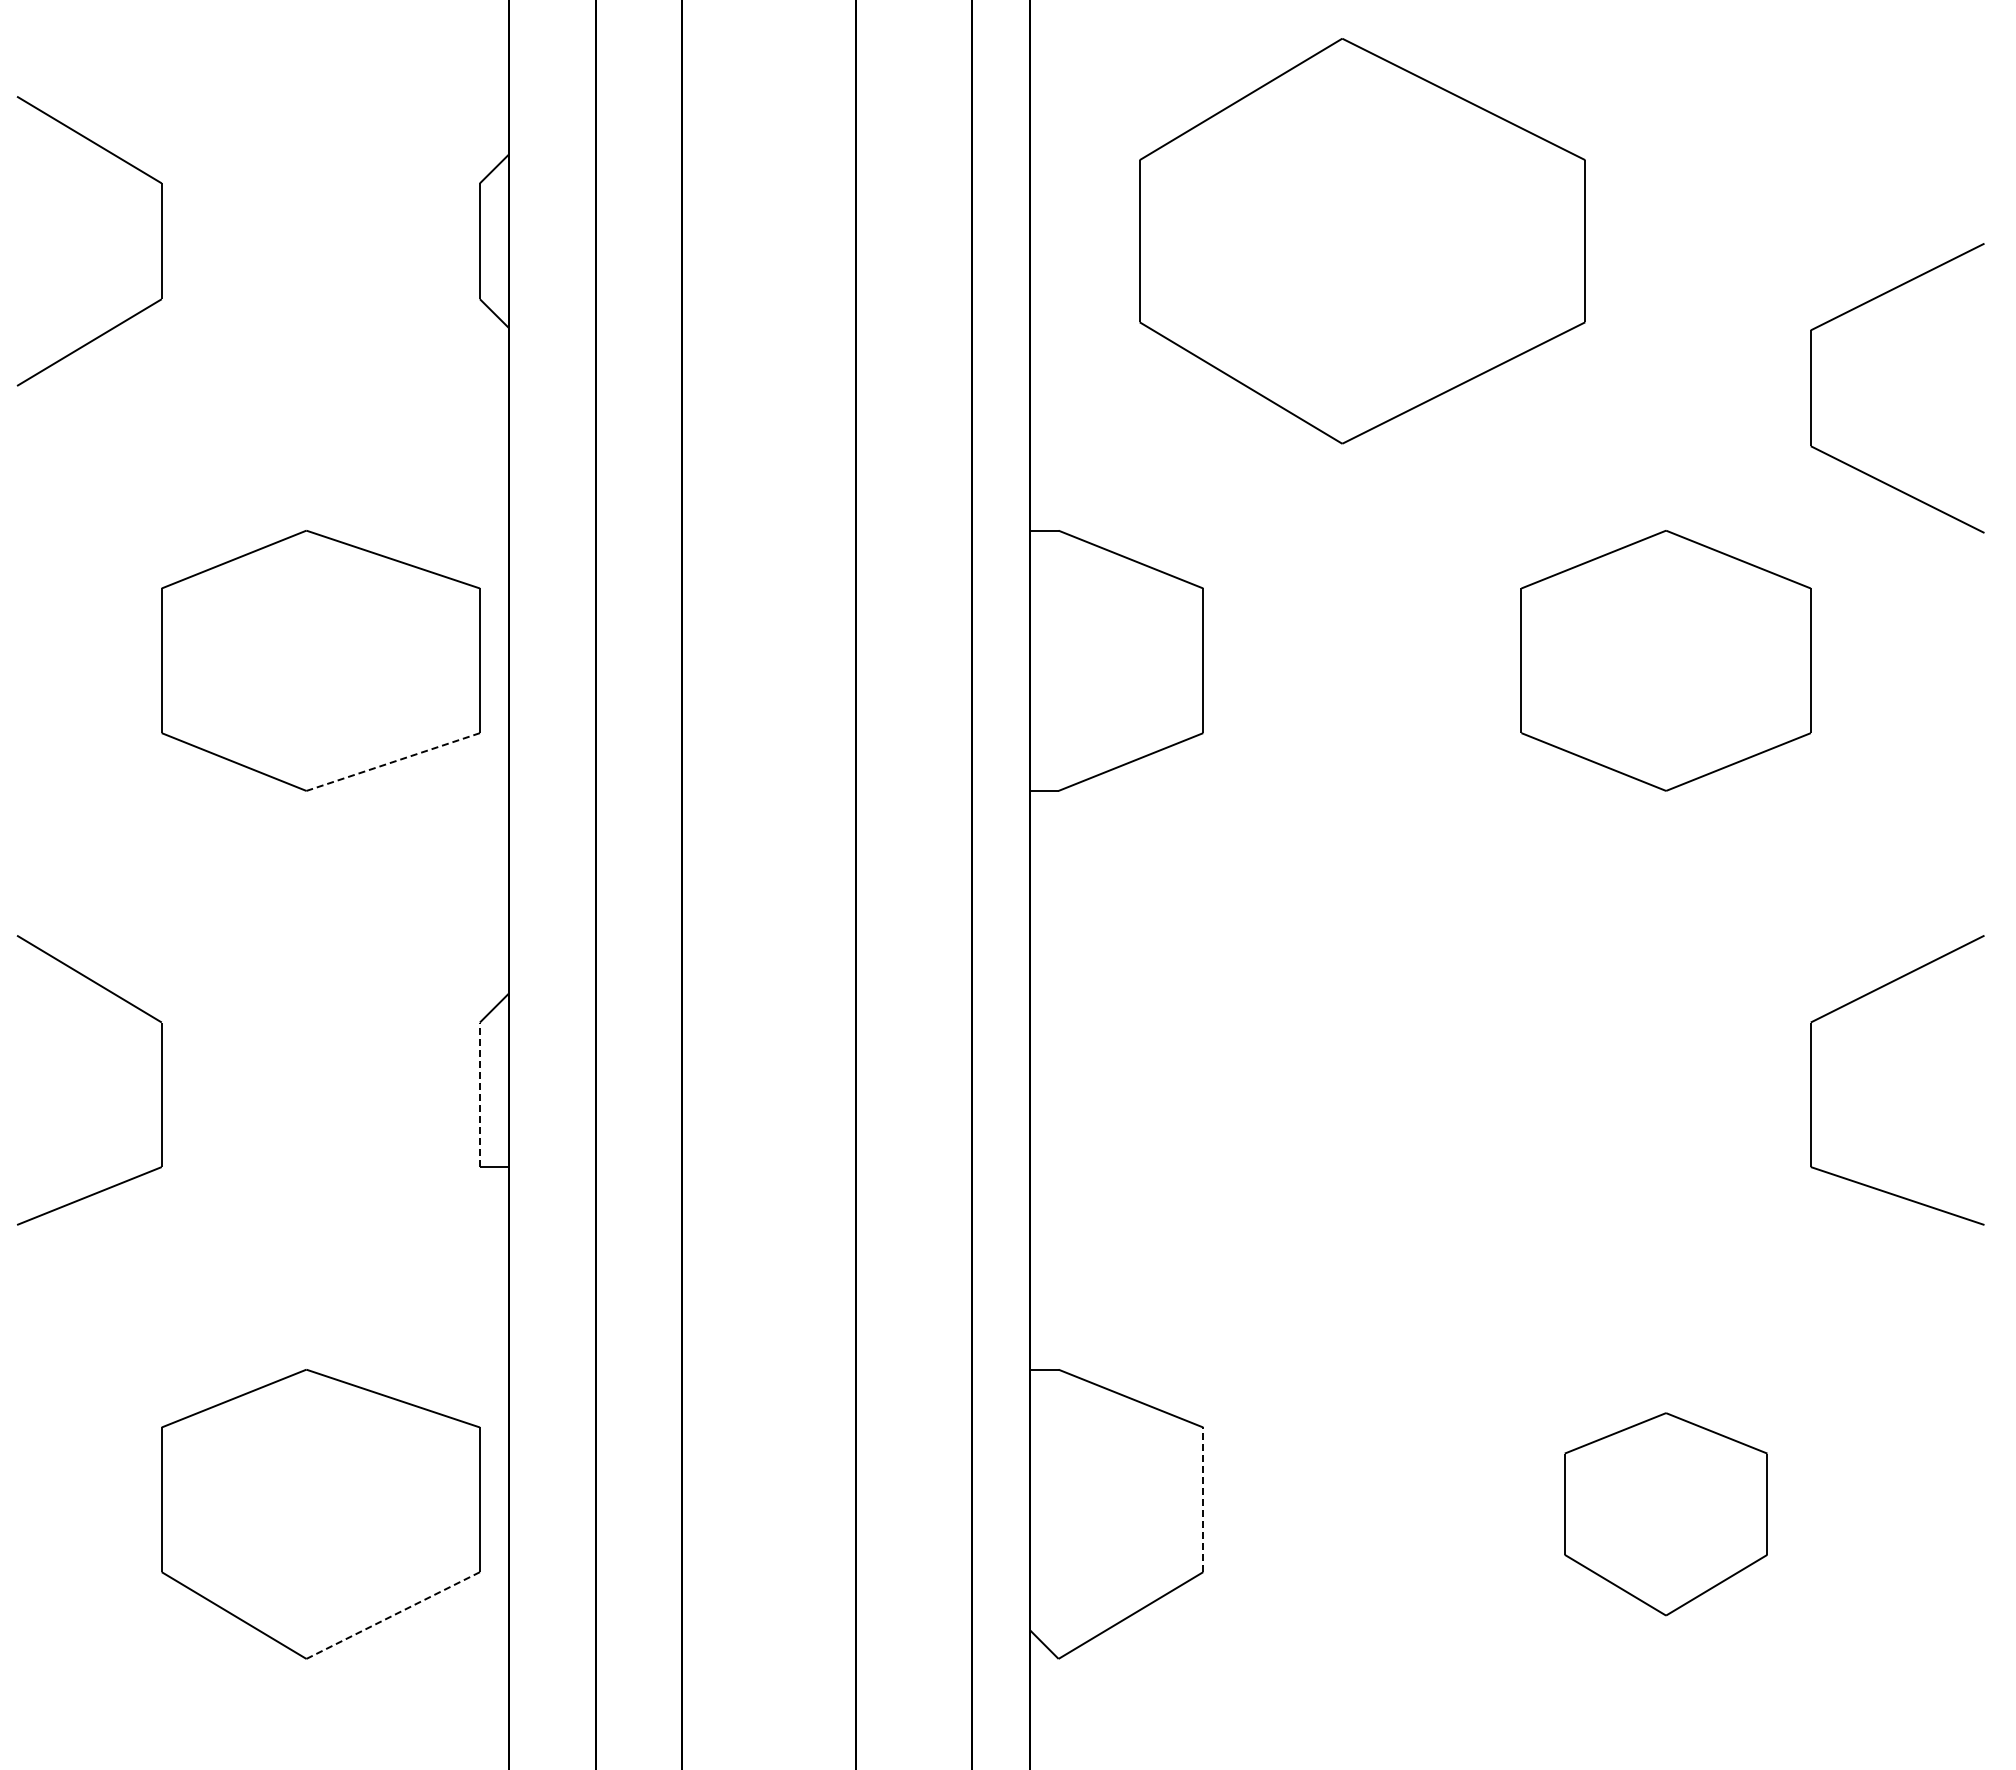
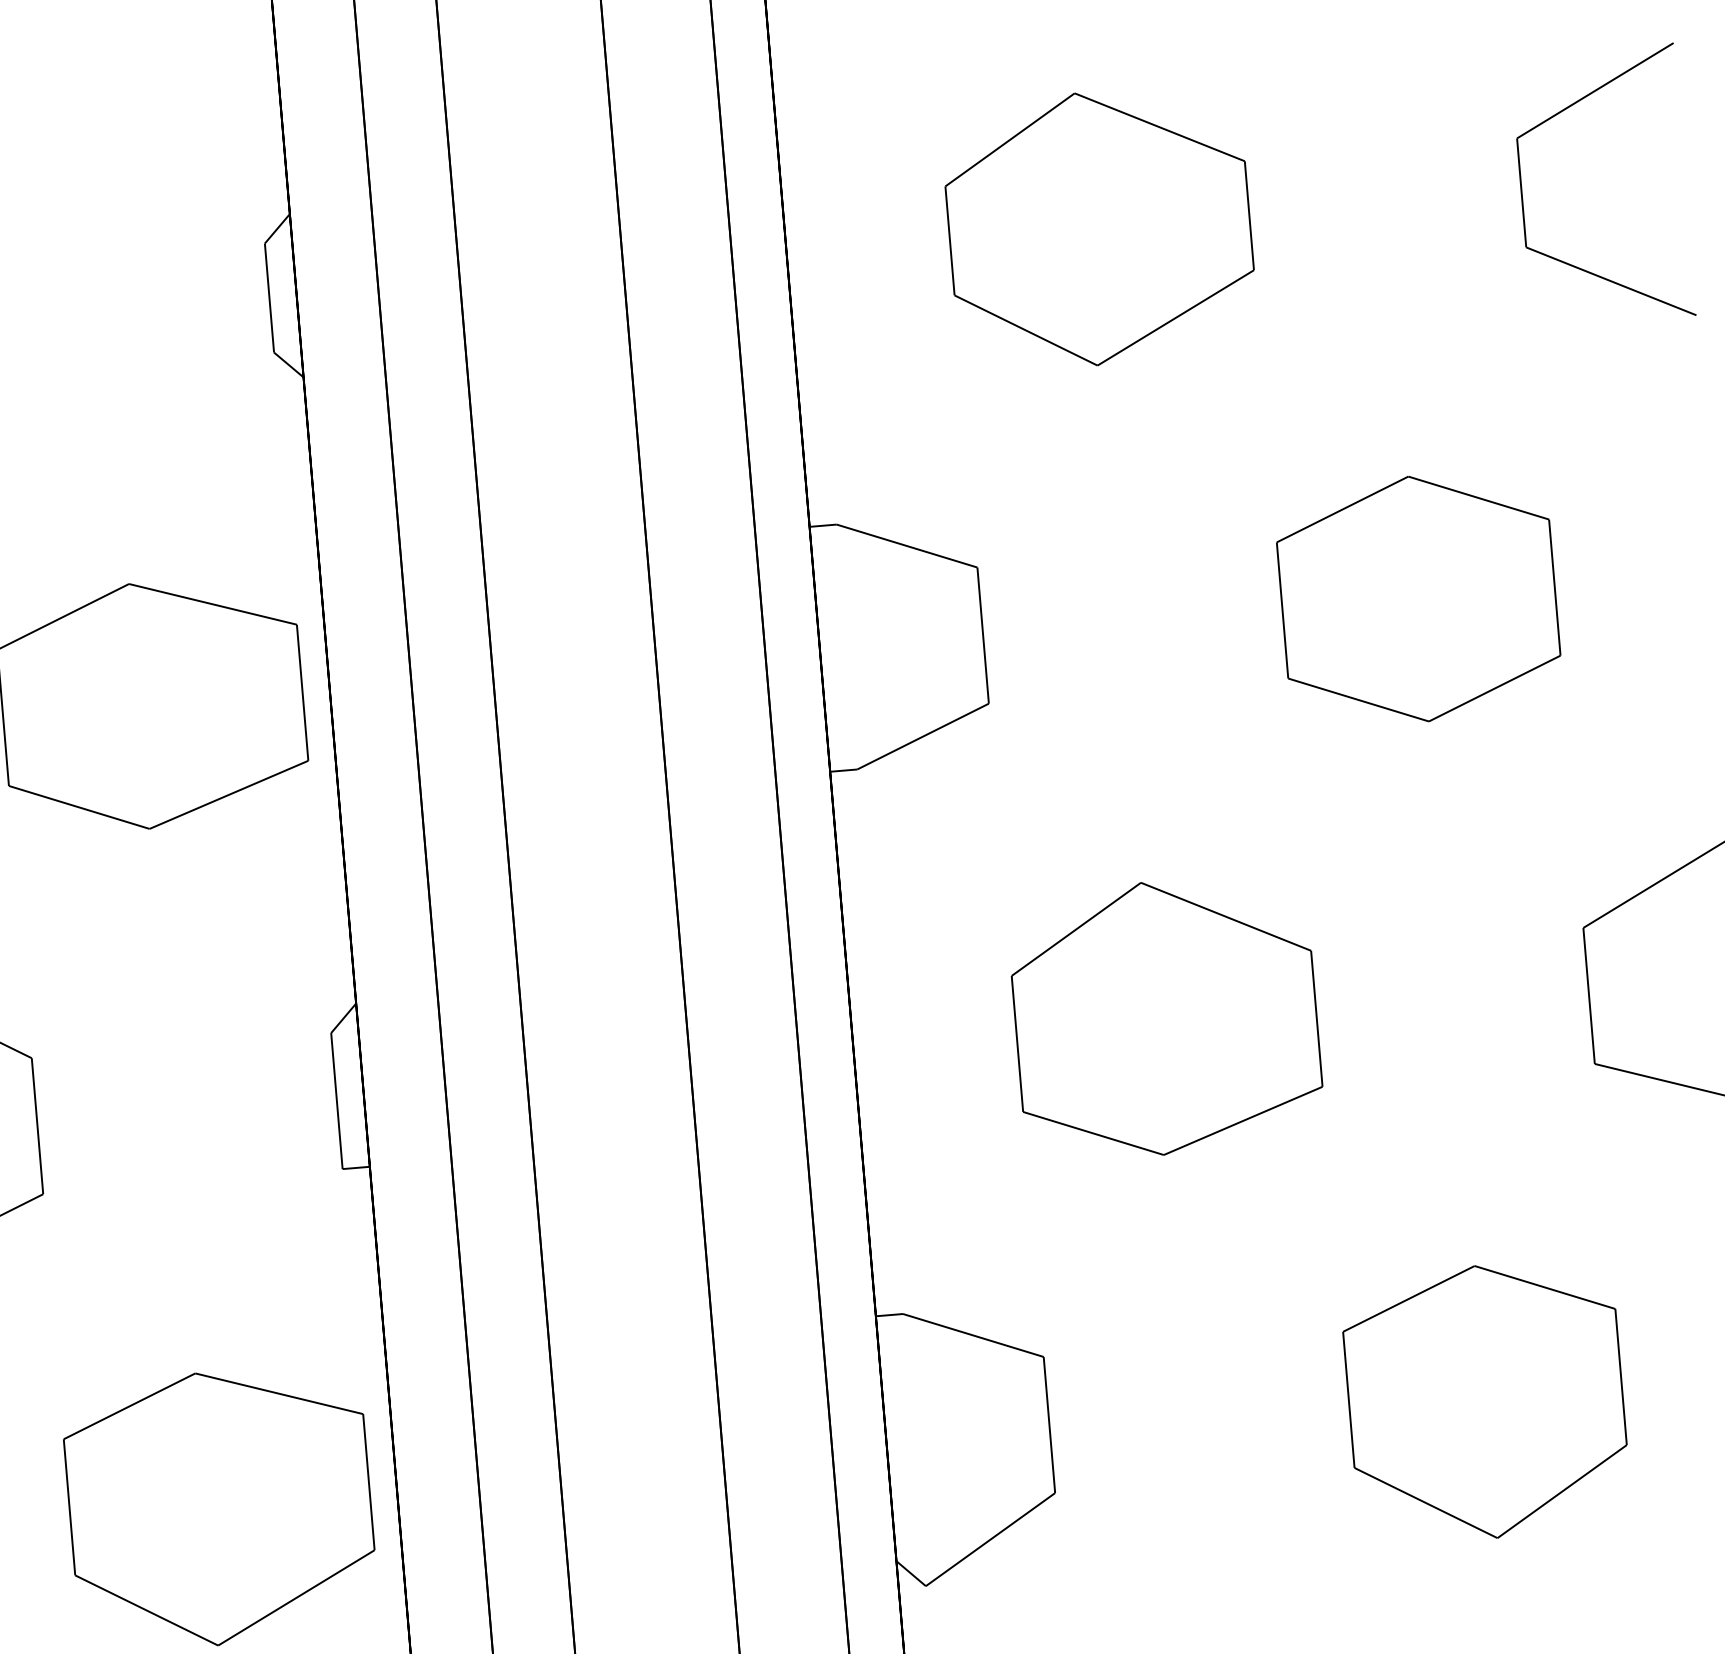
part: (1361, 241) -> (1098, 228), size x0.71
part: (1811, 388) -> (1522, 193), moved
line: (392, 762) -> (228, 795), dashed -> solid
part: (1361, 1080) -> (1165, 1017), added
line: (479, 1094) -> (336, 1100), dashed -> solid
line: (1203, 1499) -> (1049, 1424), dashed -> solid
part: (1665, 1514) -> (1485, 1402), size x1.43
line: (392, 1615) -> (295, 1597), dashed -> solid

